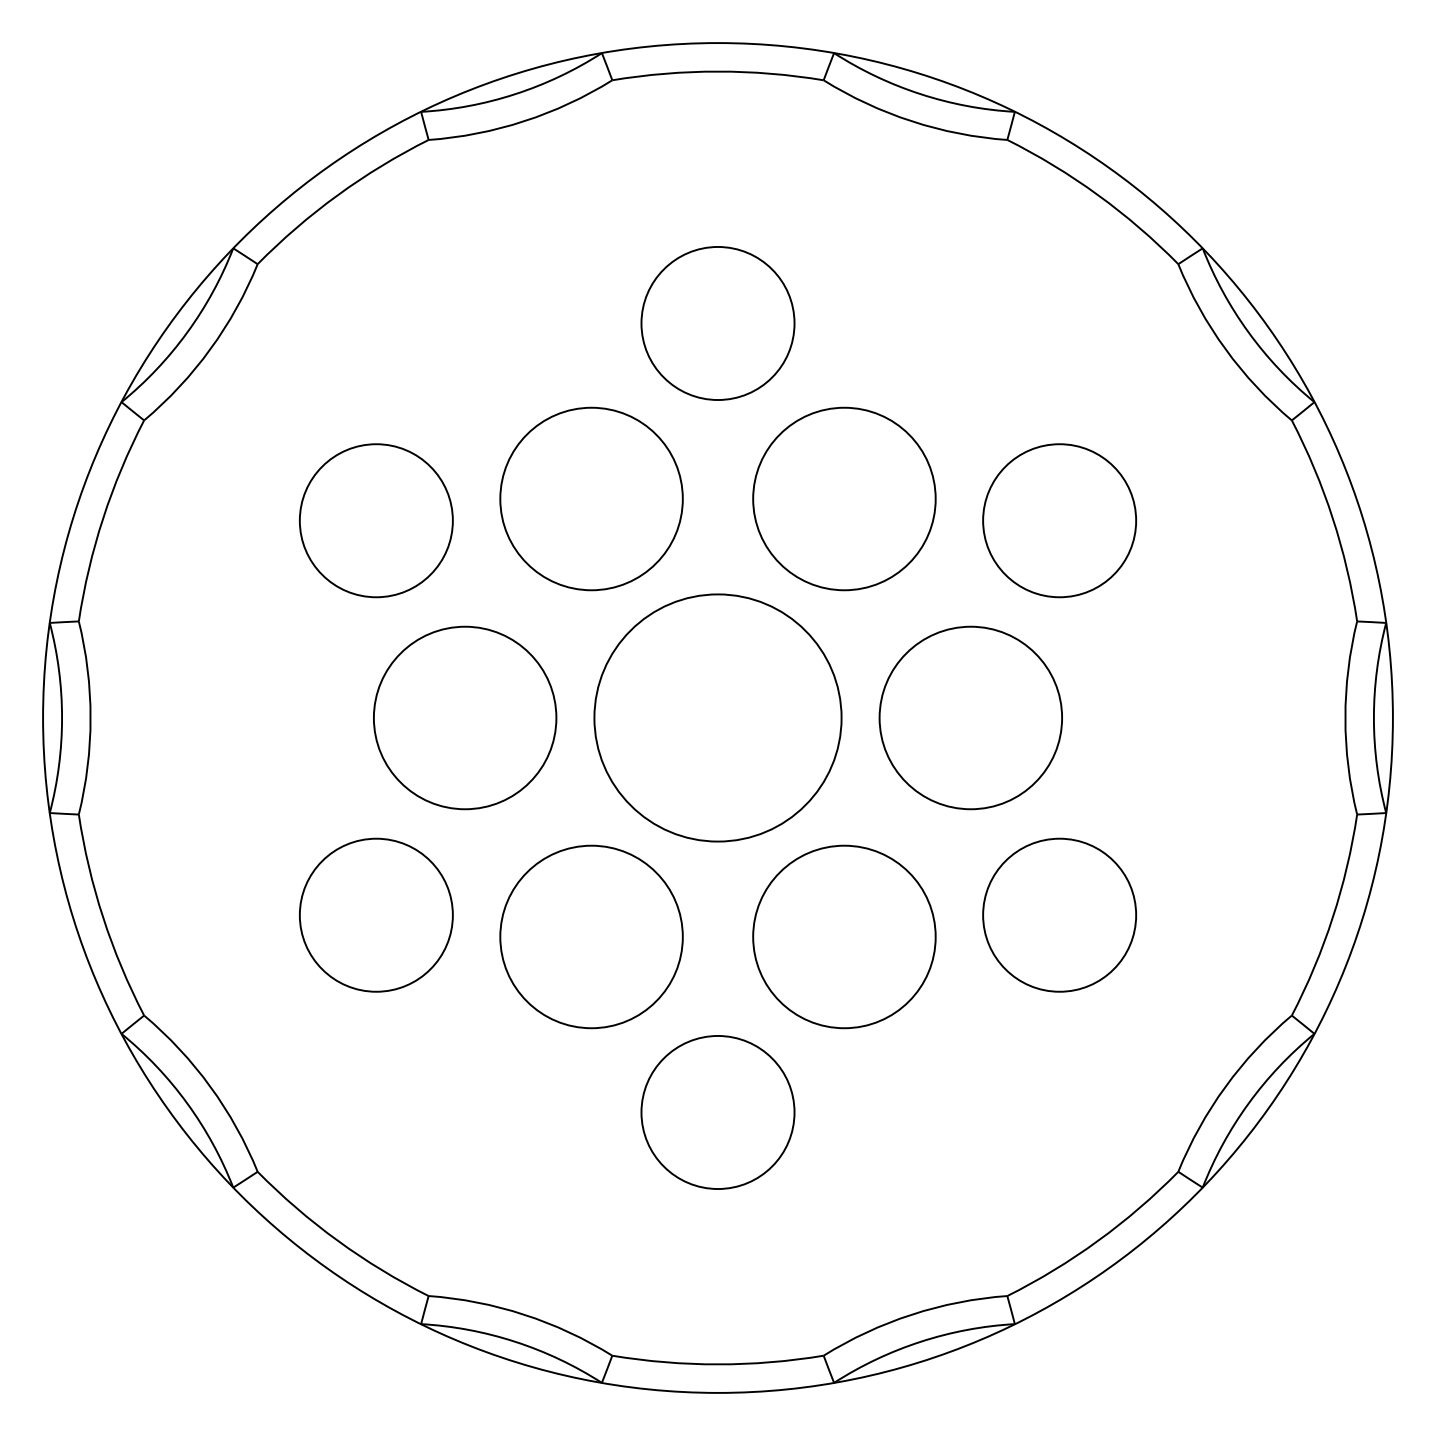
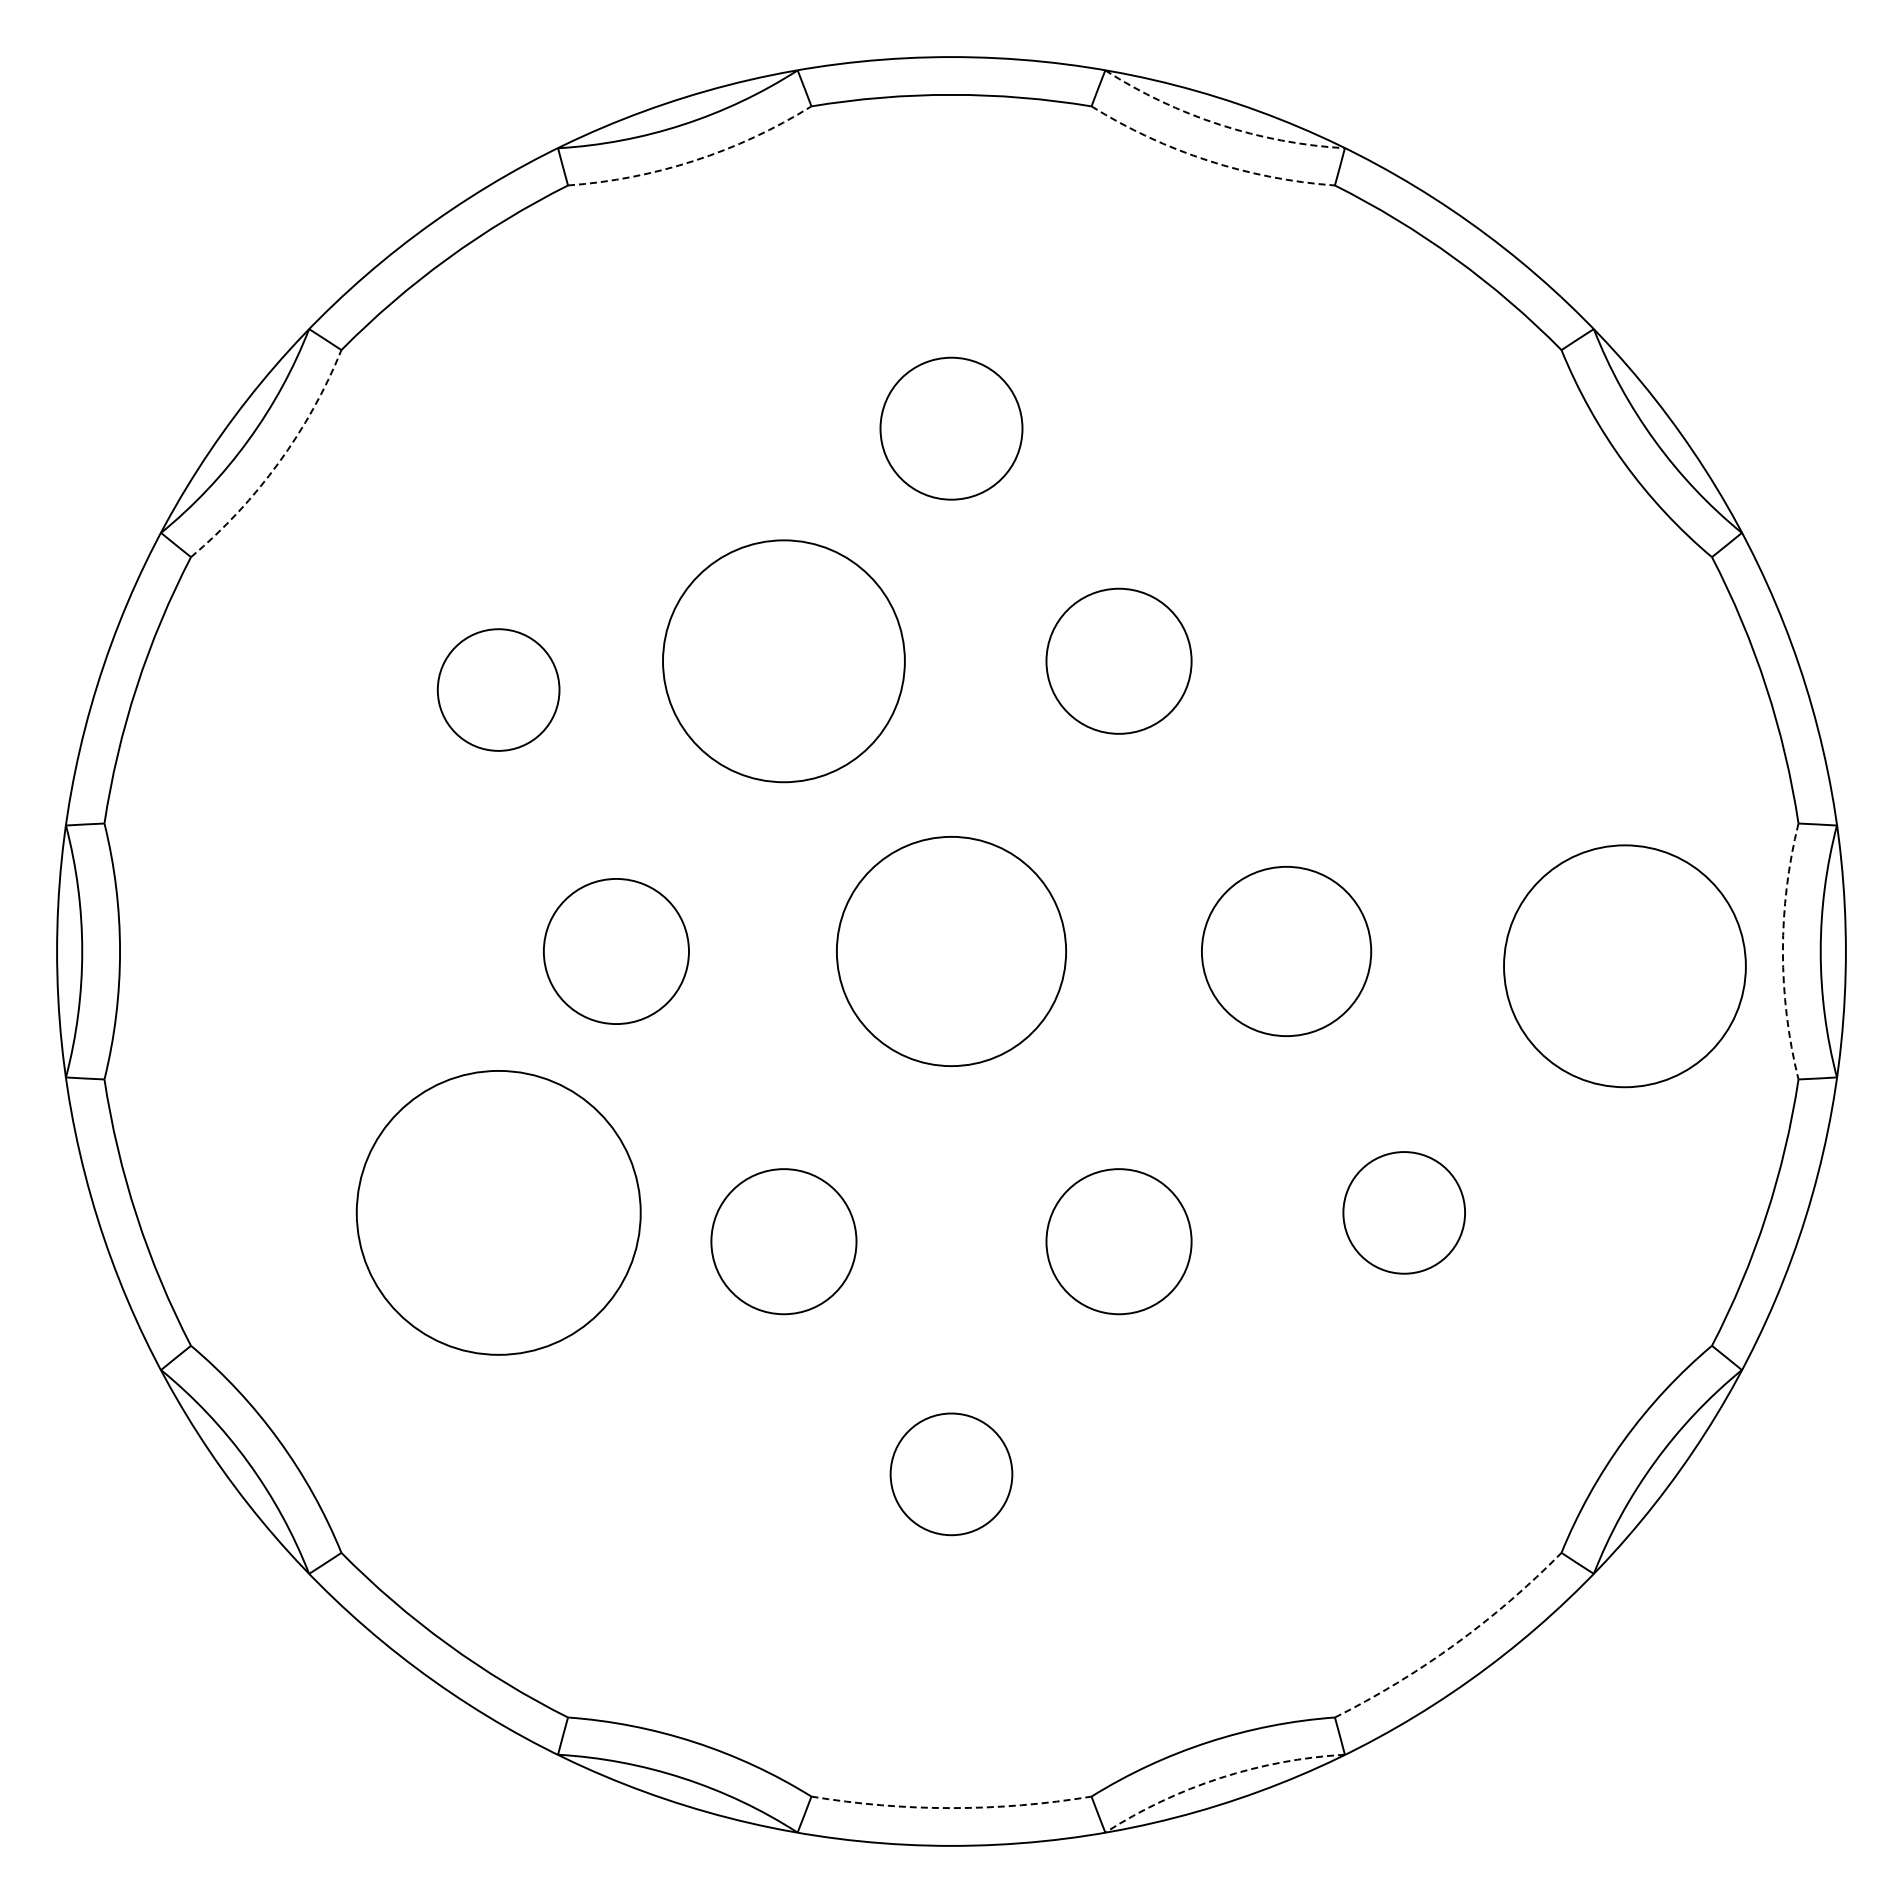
arc: (920, 93) -> (1220, 124), solid -> dashed
arc: (524, 121) -> (694, 160), solid -> dashed
arc: (911, 121) -> (1208, 160), solid -> dashed
circle: (718, 323) -> (951, 428), size x0.7
arc: (210, 349) -> (278, 462), solid -> dashed
circle: (844, 499) -> (1118, 661), size x0.6
circle: (376, 520) -> (498, 689), size x0.6
circle: (1059, 520) -> (1404, 689), removed
circle: (465, 718) -> (616, 951), size x0.6
circle: (718, 718) -> (951, 951), size x0.7
circle: (970, 718) -> (1286, 951), size x0.7
arc: (1345, 718) -> (1782, 951), solid -> dashed
circle: (1225, 729) -> (1624, 966), added
circle: (376, 914) -> (498, 1212), size x1.4
circle: (1059, 914) -> (1403, 1212), size x0.6
circle: (591, 936) -> (783, 1241), size x0.6
circle: (844, 936) -> (1118, 1241), size x0.6
circle: (718, 1112) -> (951, 1474), size x0.6
arc: (1098, 1240) -> (1455, 1644), solid -> dashed
arc: (920, 1342) -> (1220, 1778), solid -> dashed
arc: (718, 1364) -> (951, 1808), solid -> dashed

